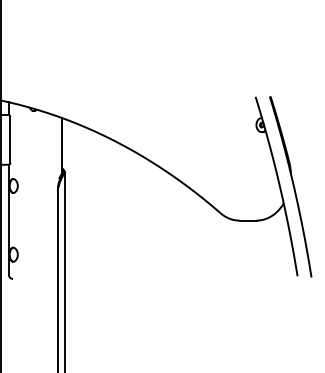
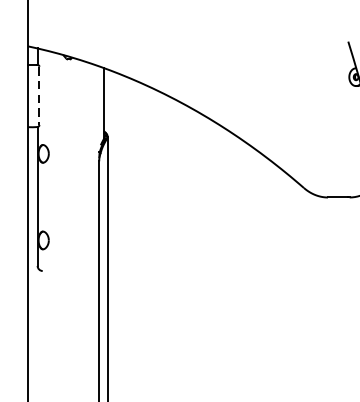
line: (10, 140) -> (39, 96), solid -> dashed

